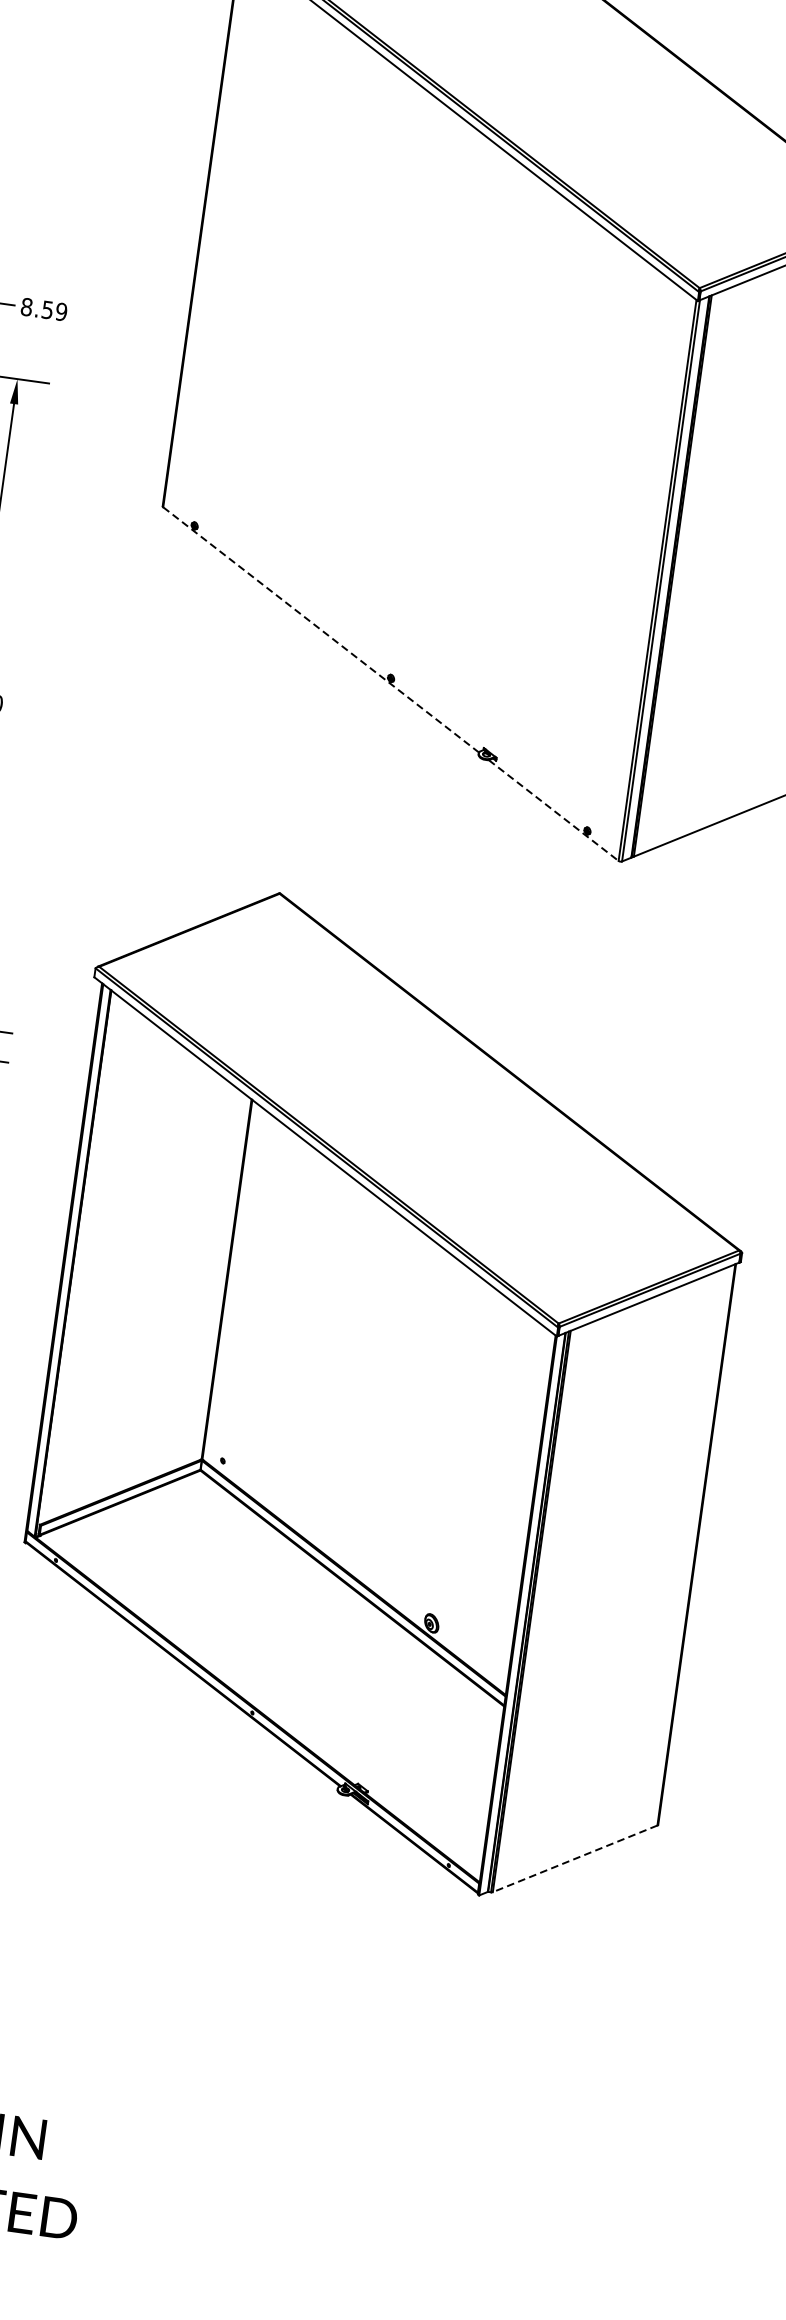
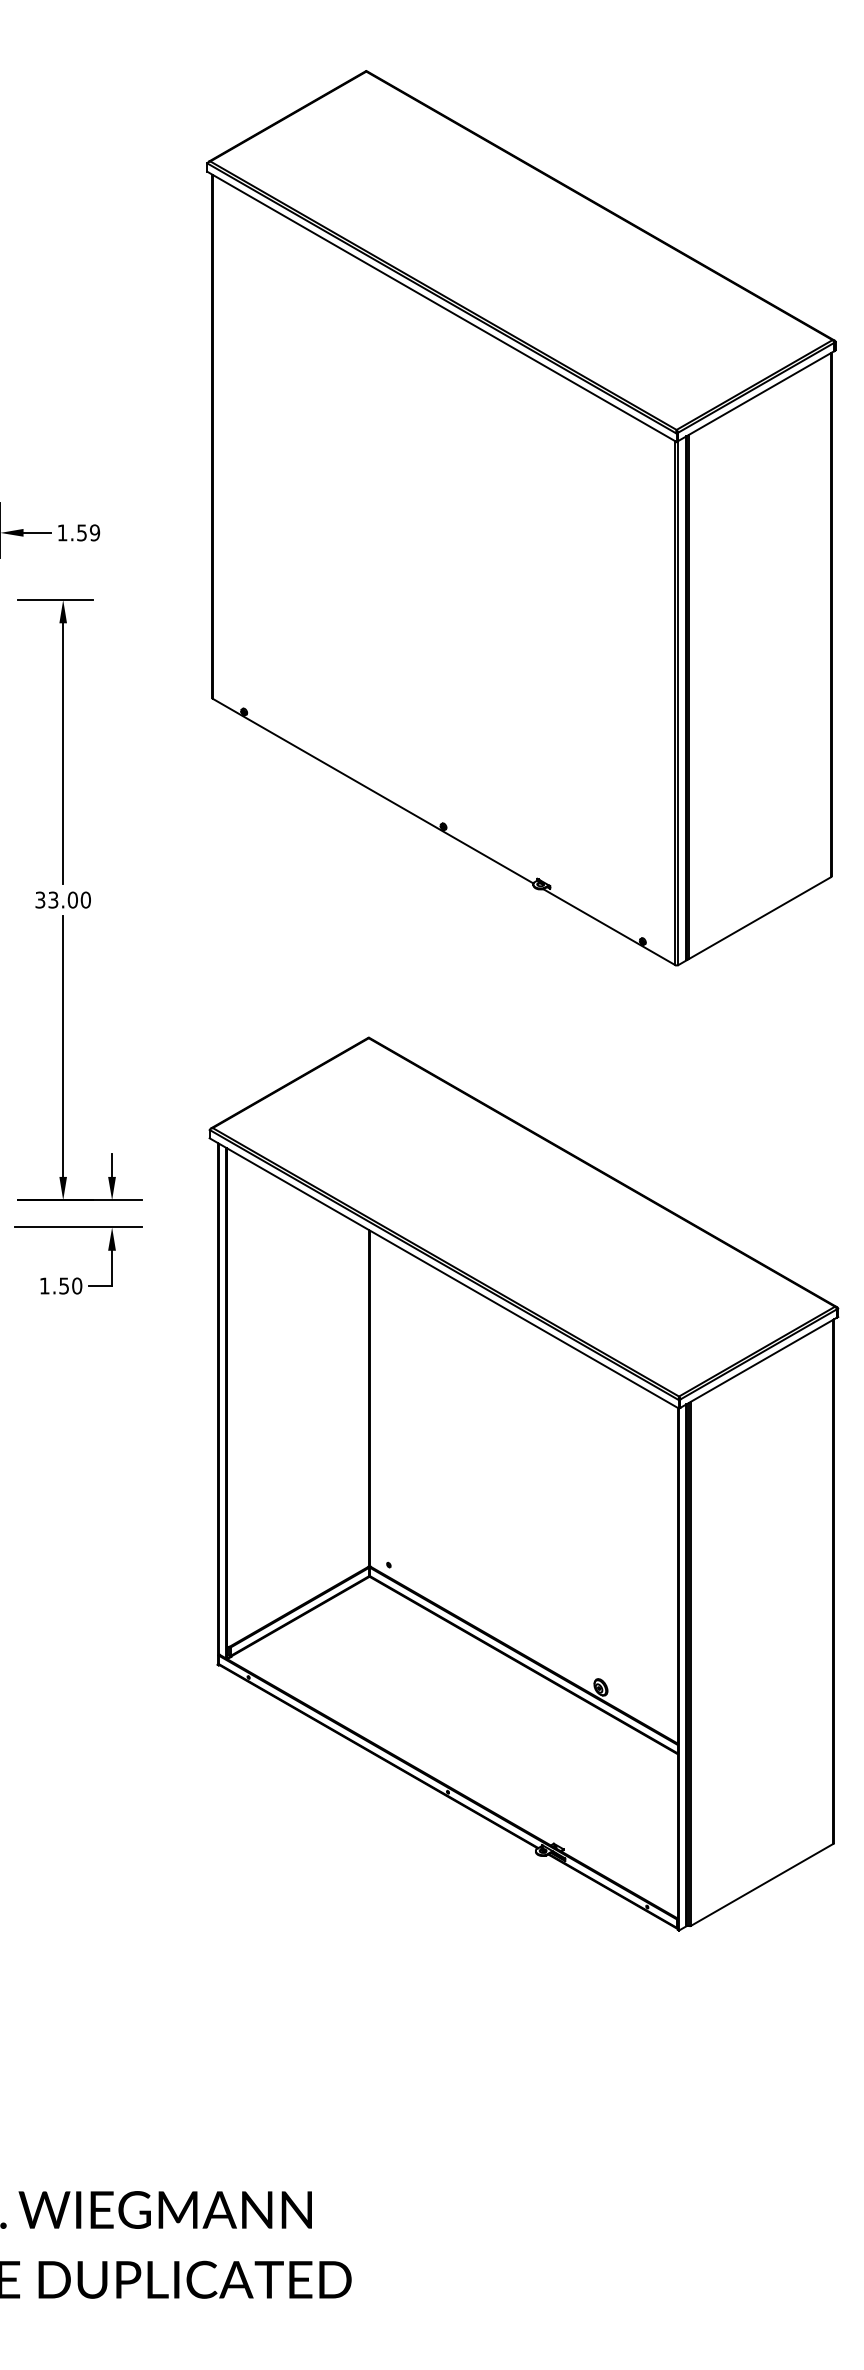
text: (26, 306) -> (62, 532), 8.59 -> 1.59
line: (321, 630) -> (373, 791), dashed -> solid
line: (553, 810) -> (609, 927), dashed -> solid
line: (574, 1859) -> (761, 1885), dashed -> solid

